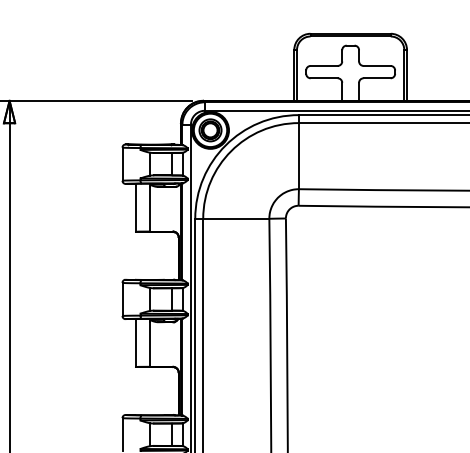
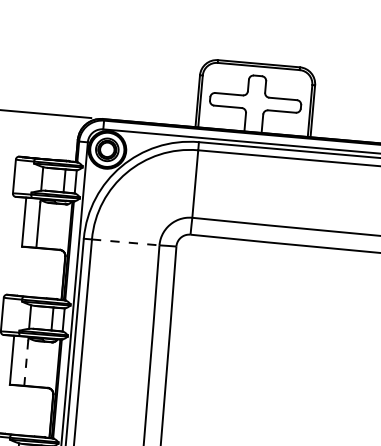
line: (236, 218) -> (125, 242), solid -> dashed
line: (149, 345) -> (25, 364), solid -> dashed

